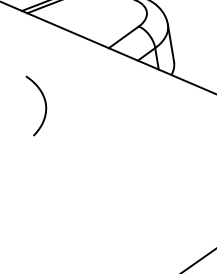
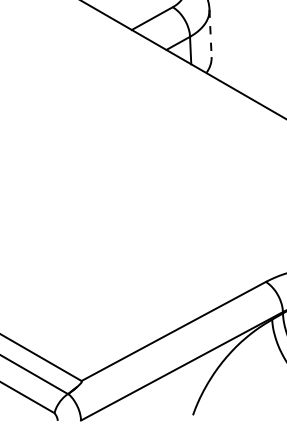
line: (170, 43) -> (210, 33), solid -> dashed
curve: (45, 104) -> (43, 90), removed

